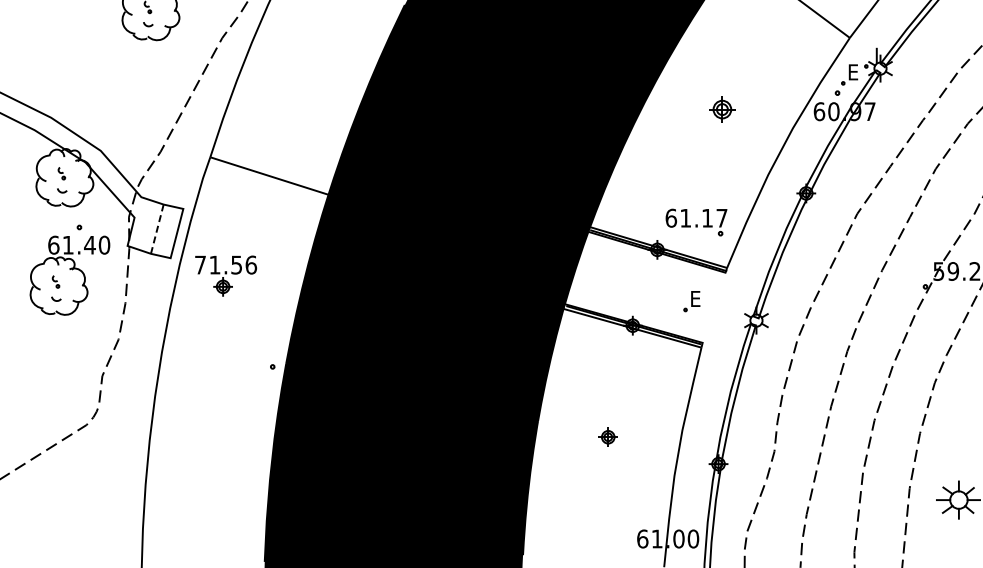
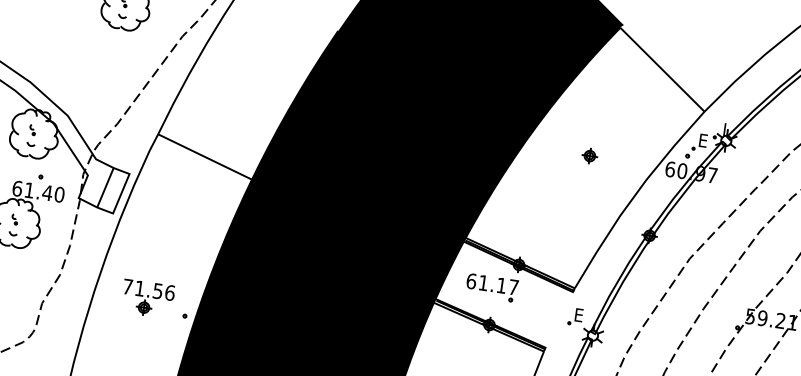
part: (722, 109) -> (589, 155), size x0.71
part: (696, 222) -> (492, 287), moved
line: (157, 229) -> (105, 188), dashed -> solid
part: (226, 275) -> (148, 298), moved
part: (691, 301) -> (575, 316), moved

